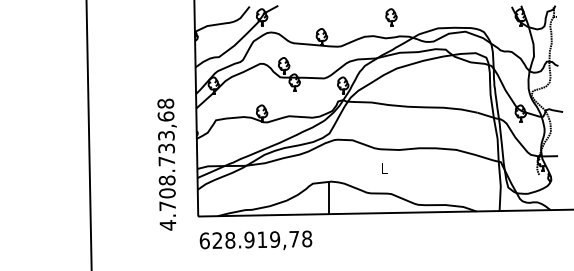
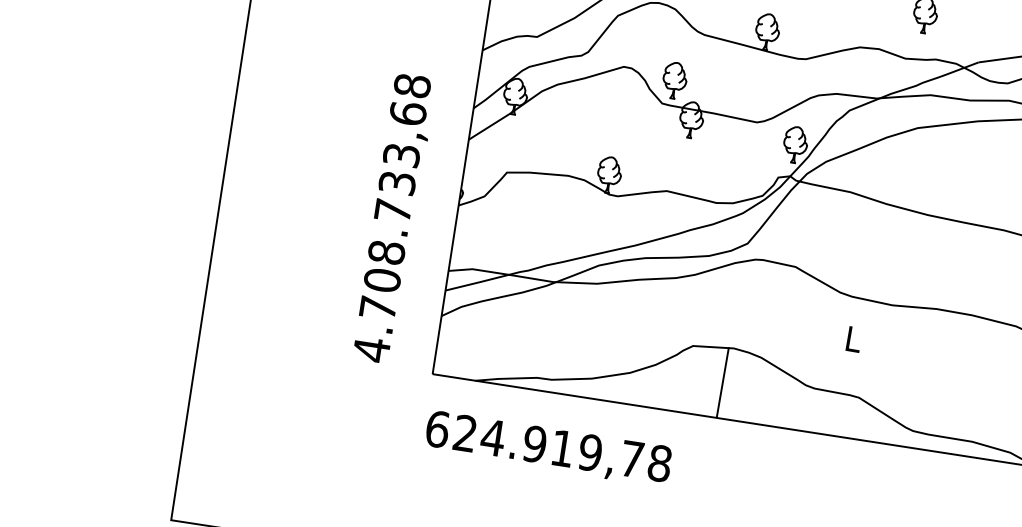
text: (166, 164) -> (391, 217), moved
text: (230, 240) -> (493, 438), 628.919,78 -> 624.919,78

